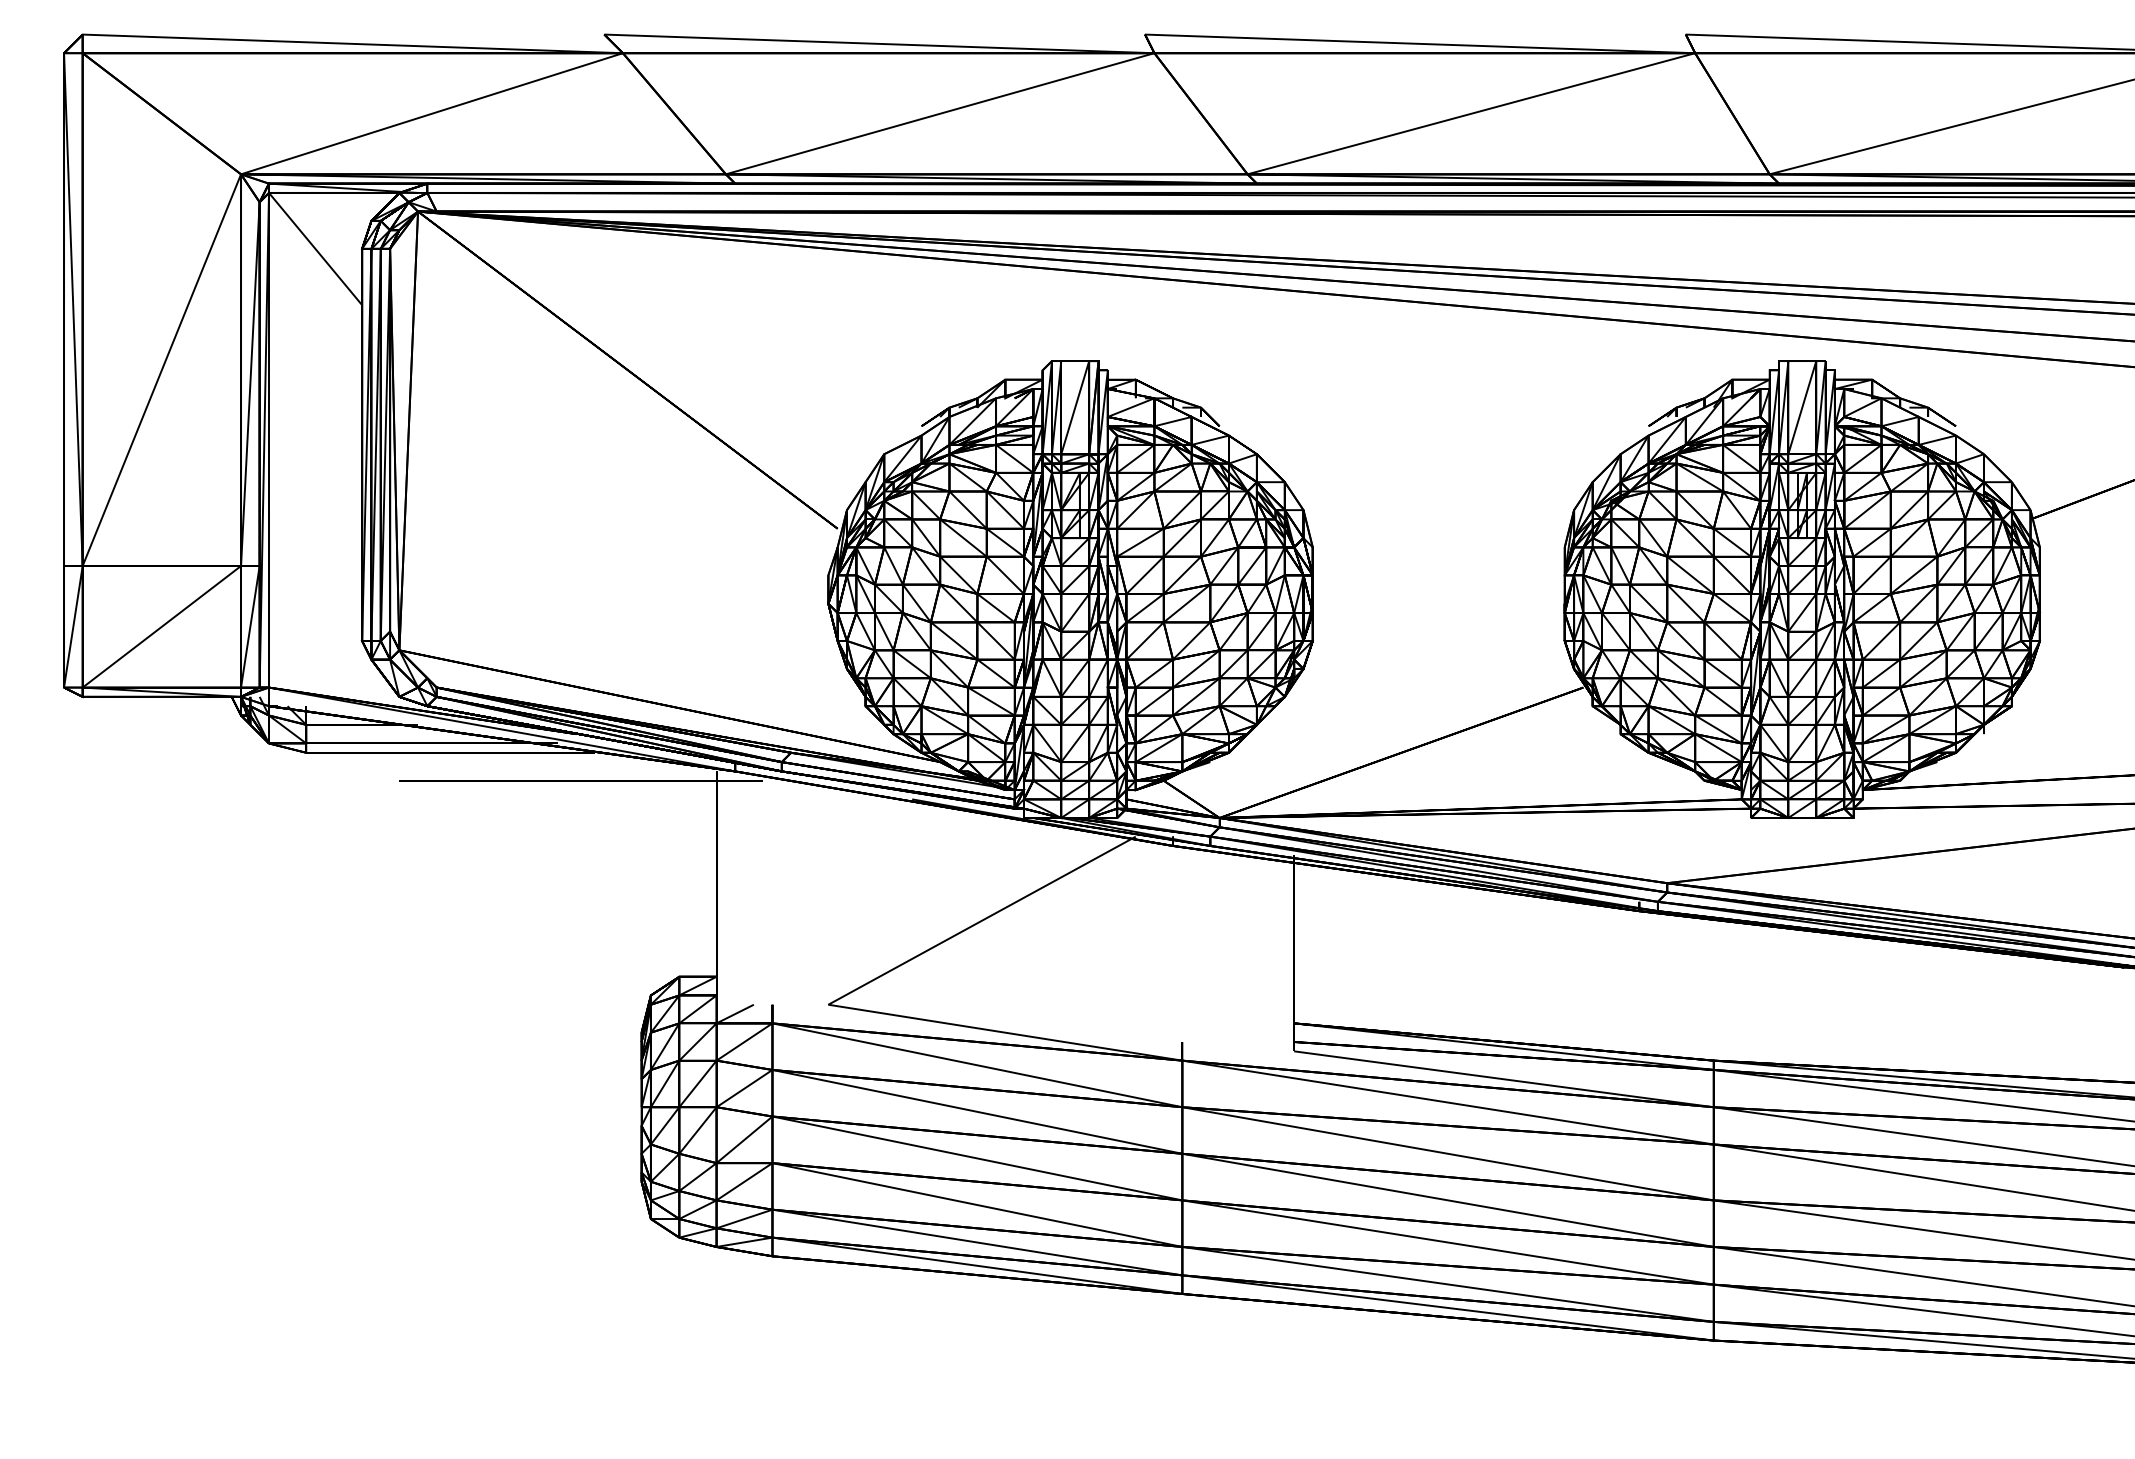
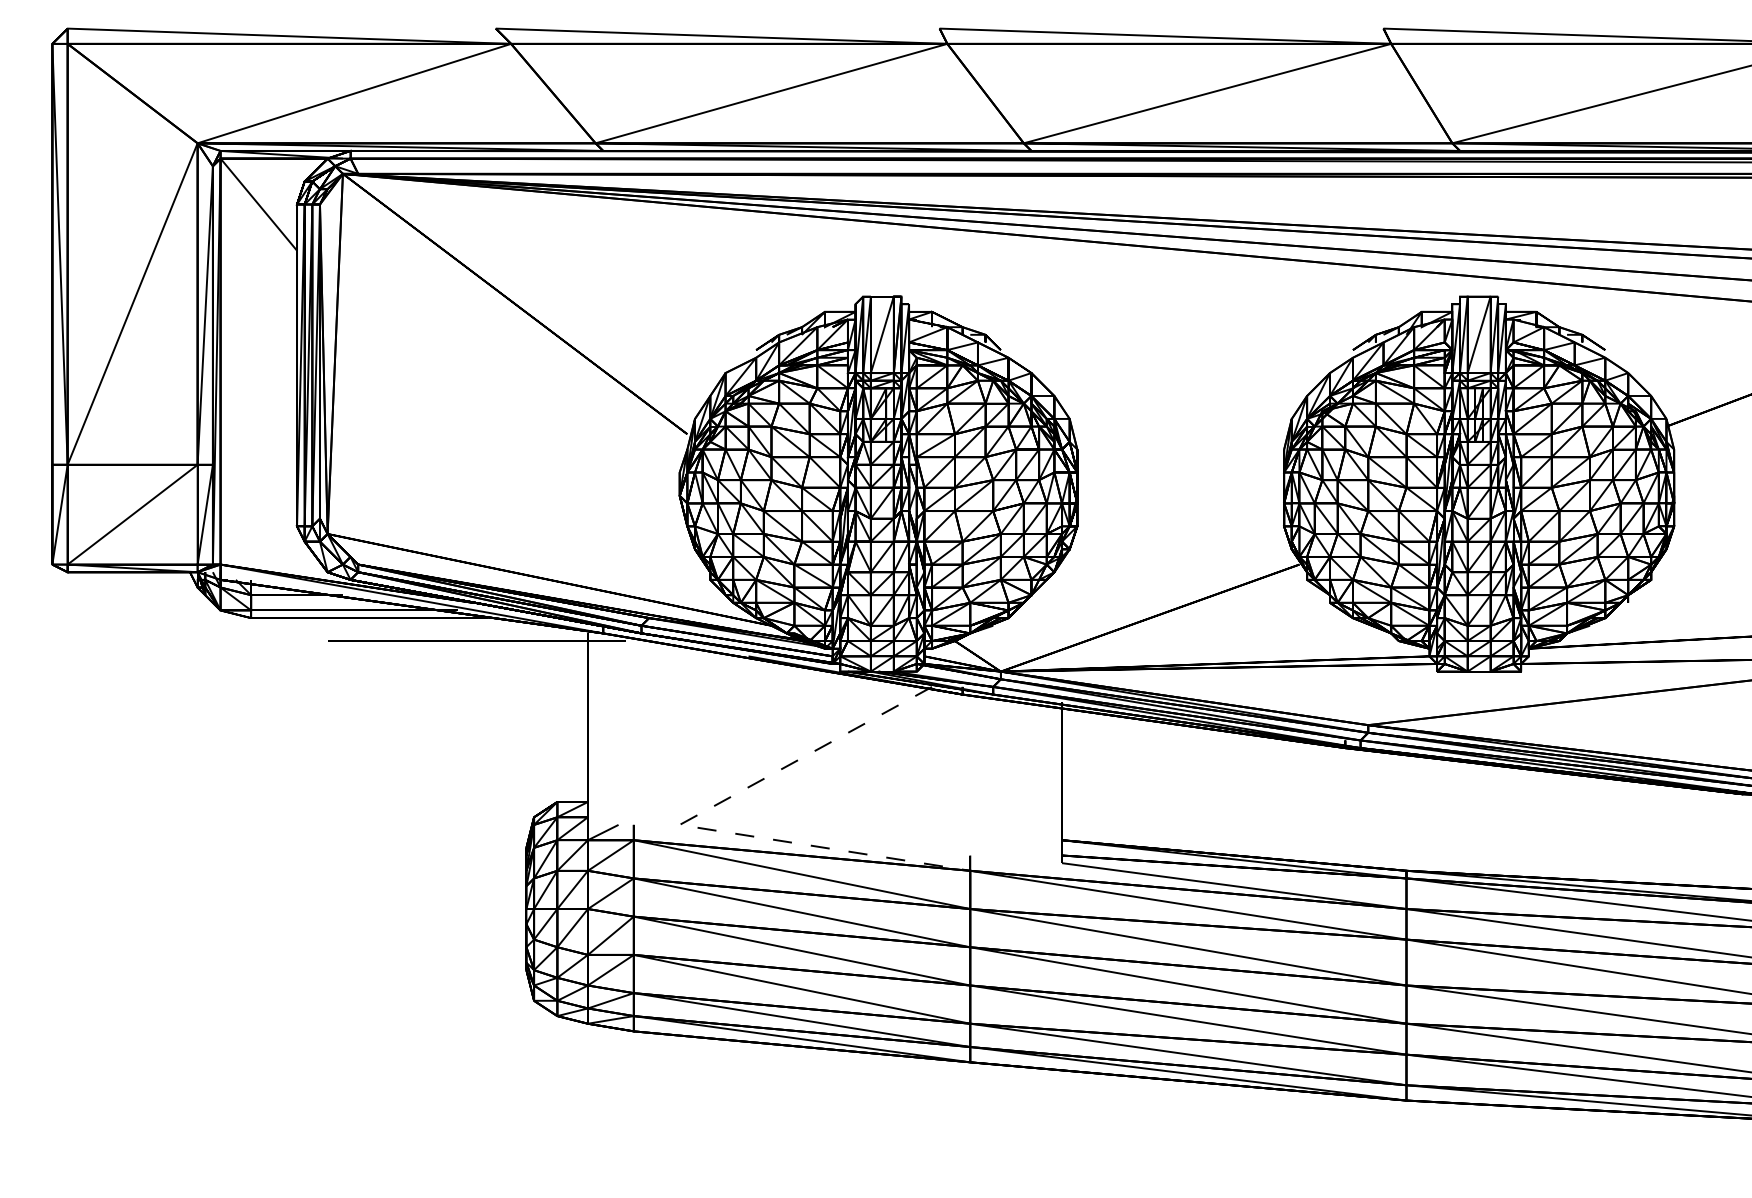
line: (832, 1005) -> (683, 825), solid -> dashed

